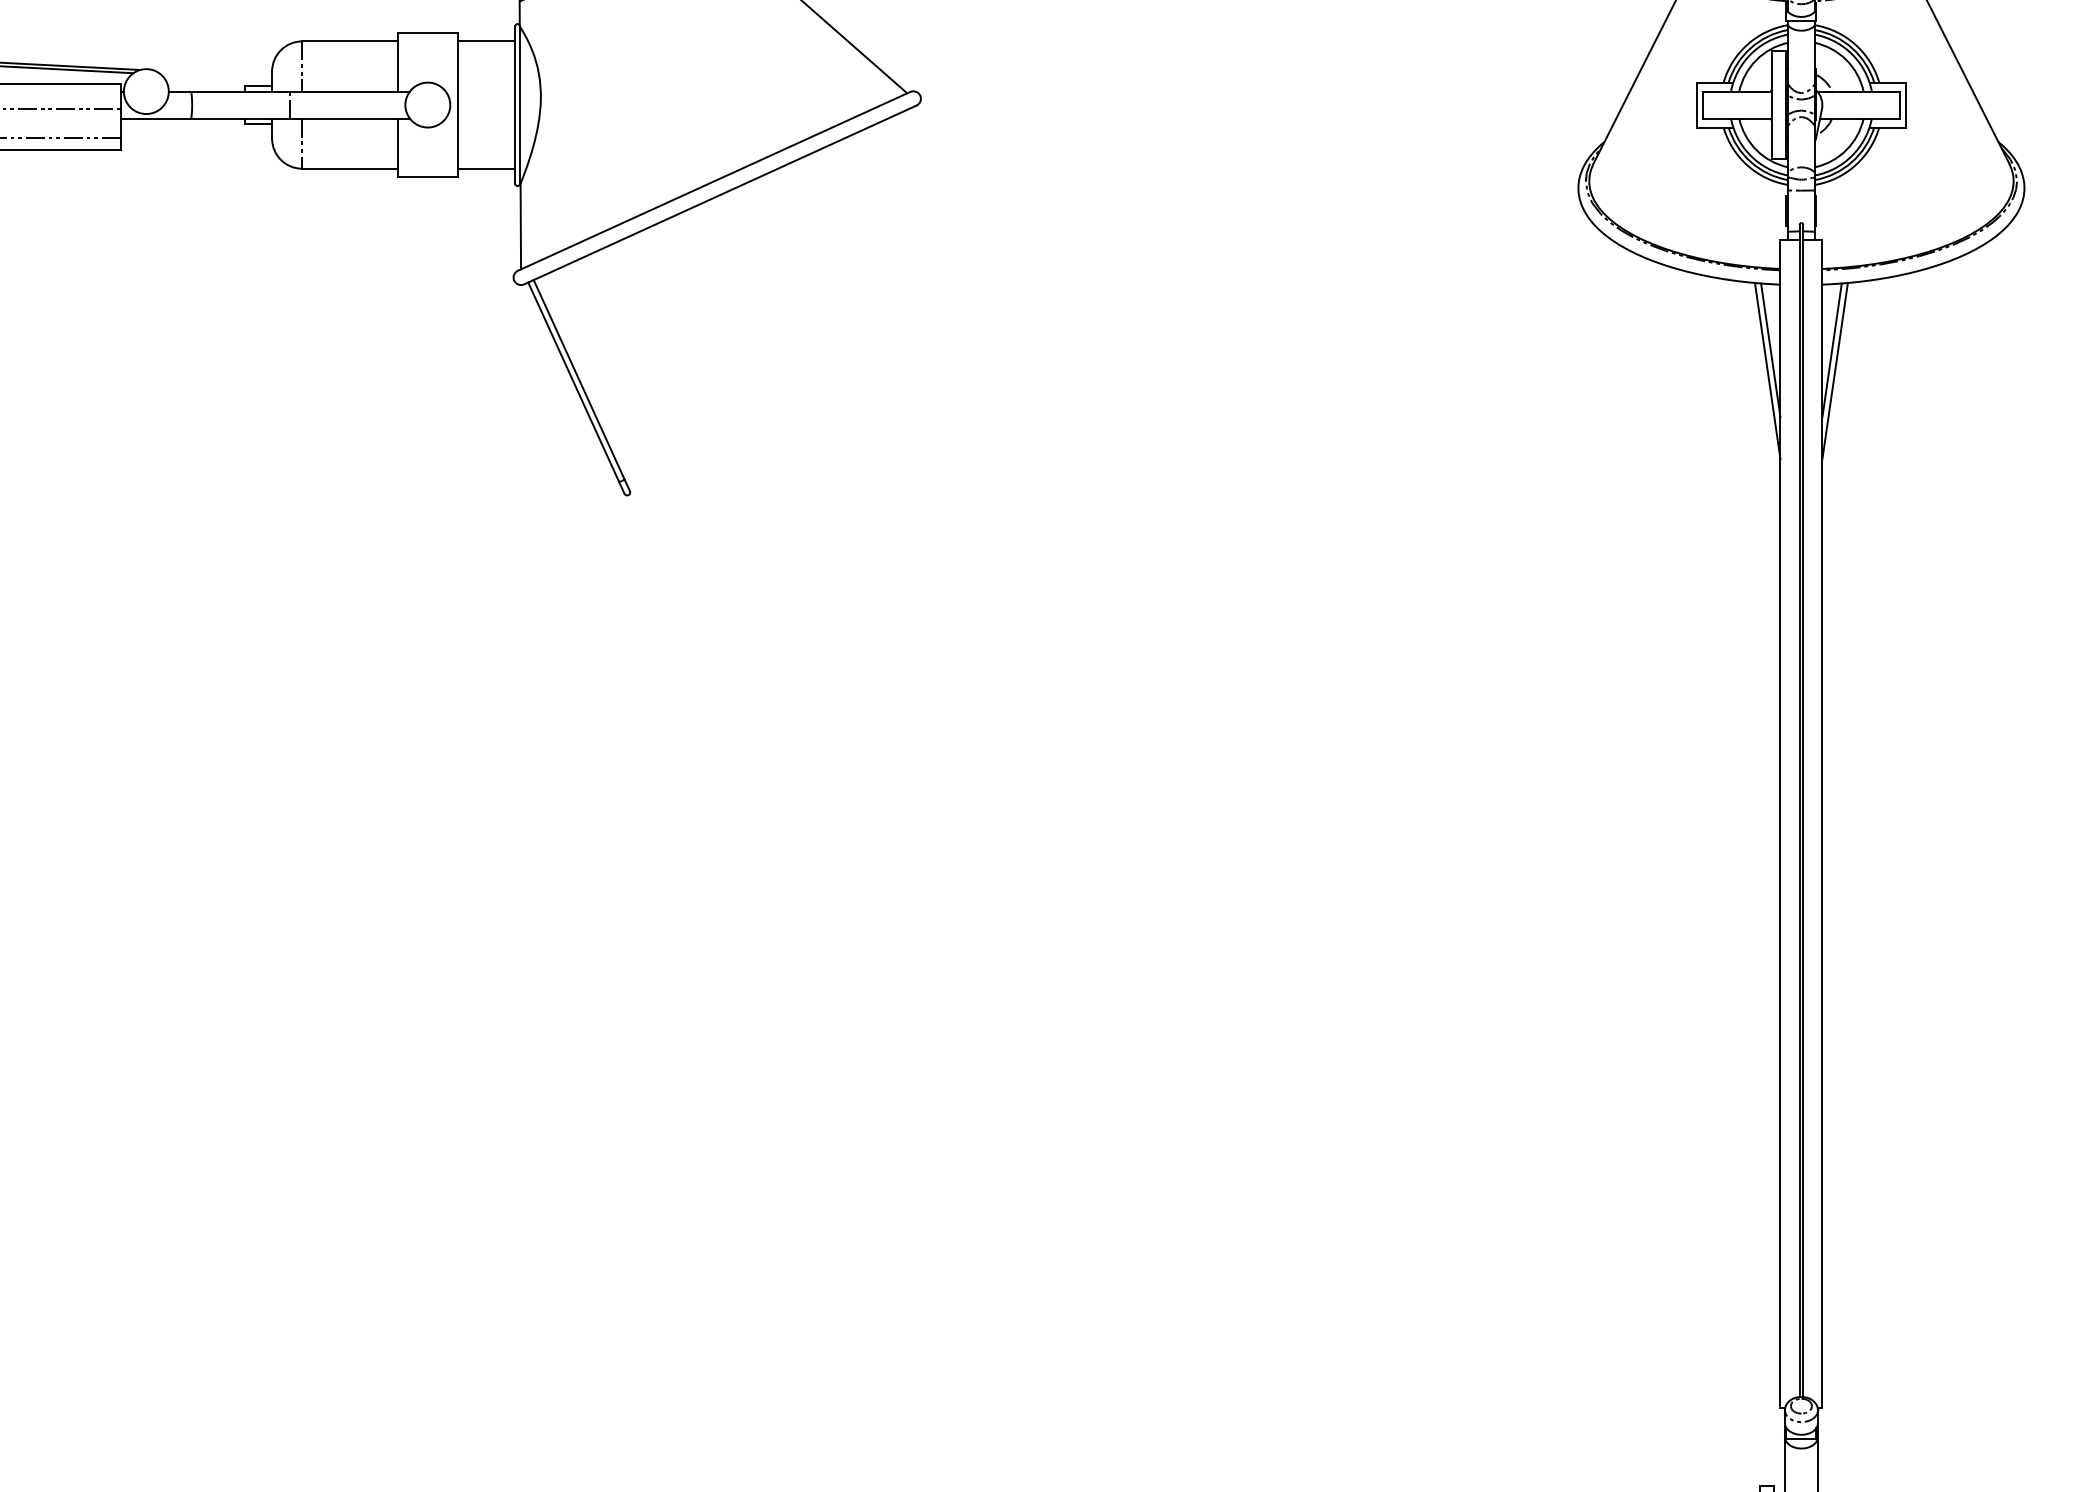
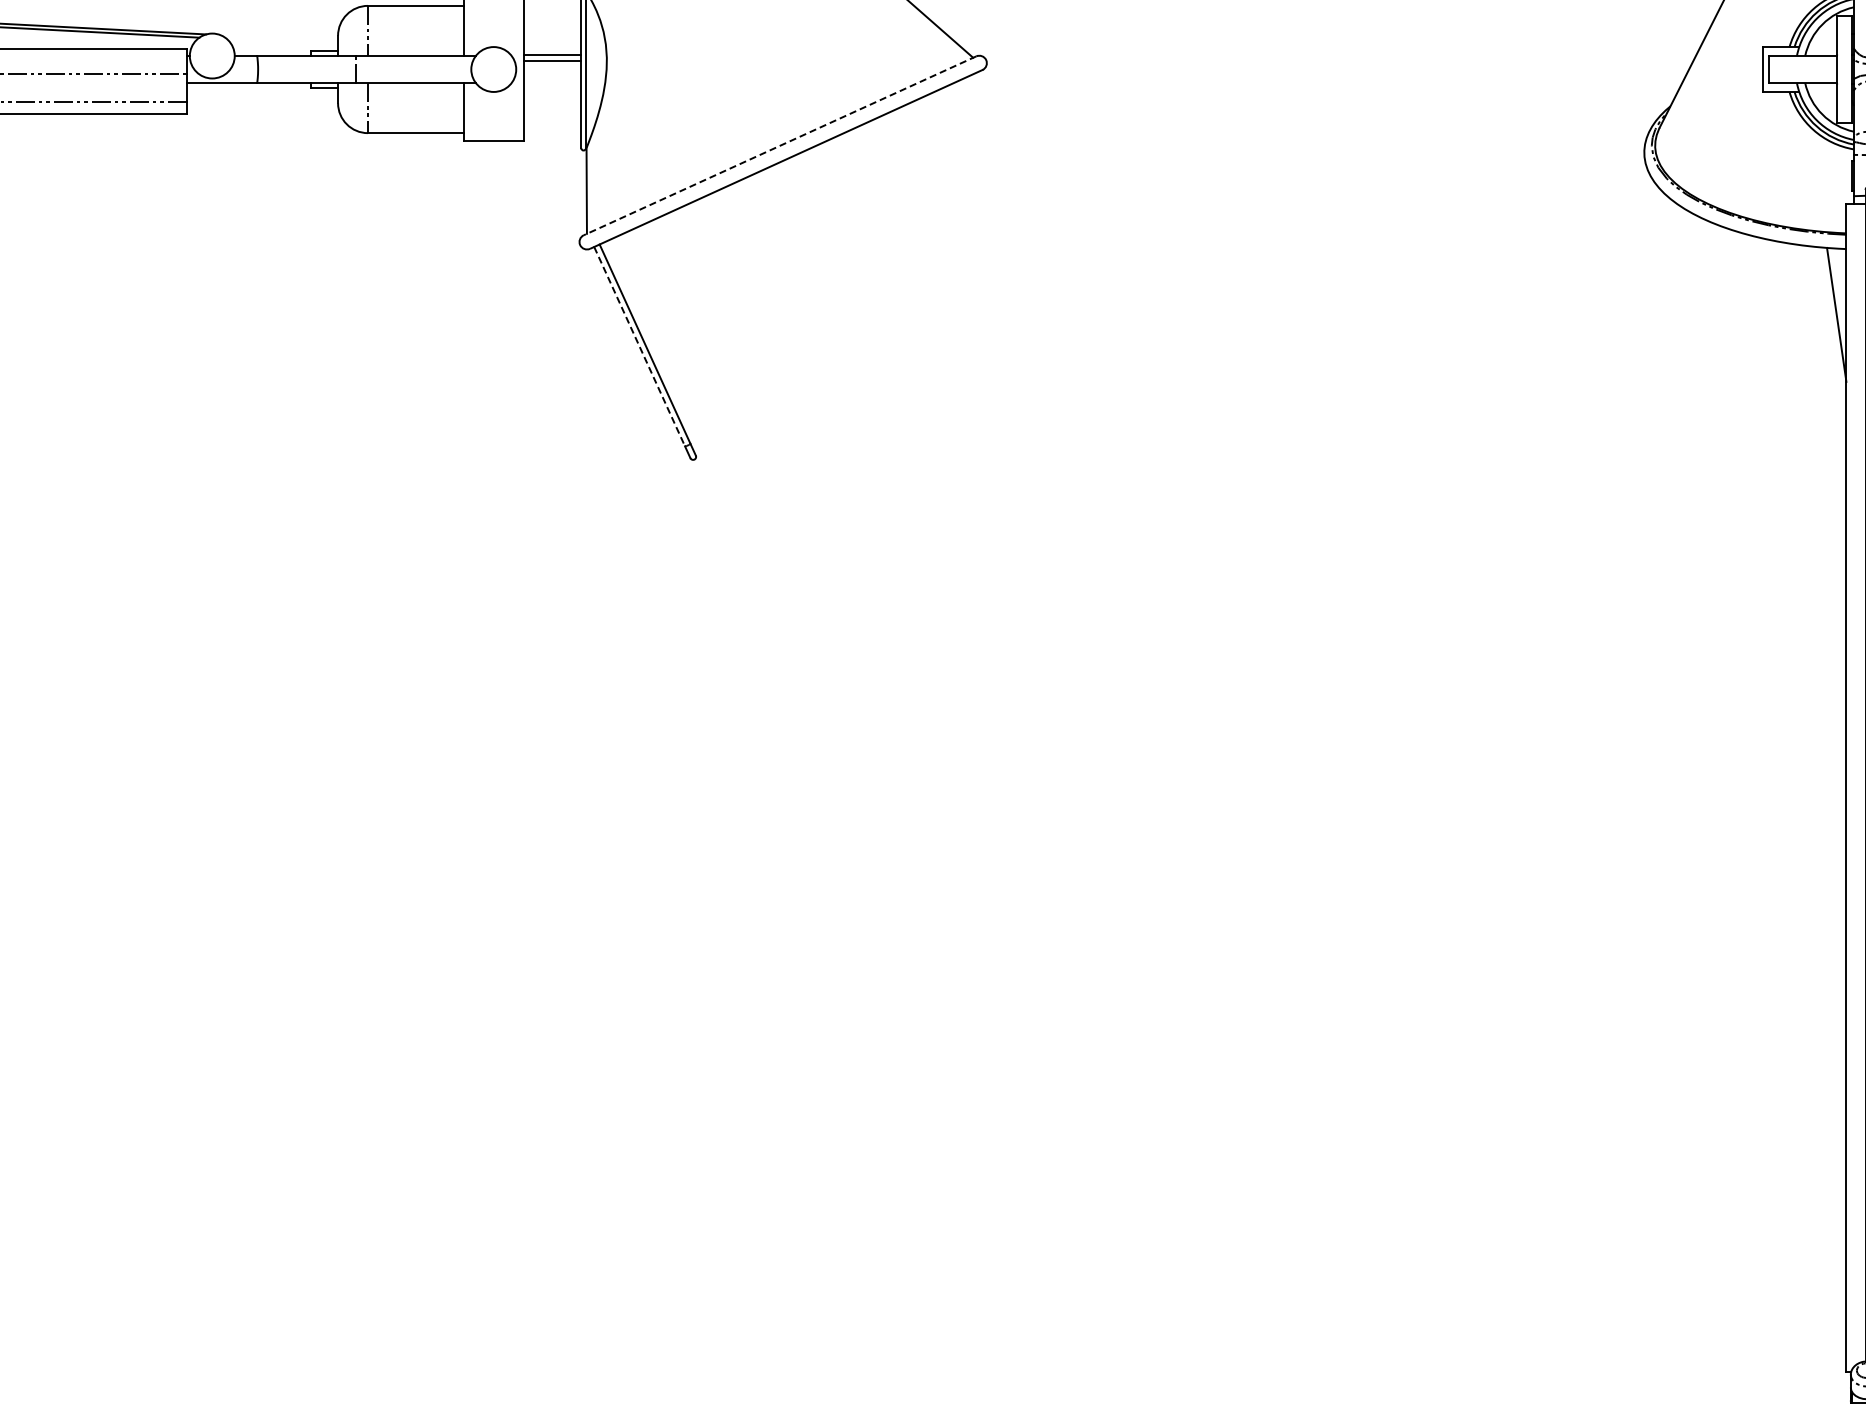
line: (486, 41) -> (552, 54), moved
line: (486, 168) -> (552, 60), moved
line: (714, 181) -> (780, 145), solid -> dashed
line: (1767, 370) -> (1833, 334), removed
line: (573, 382) -> (639, 346), solid -> dashed

